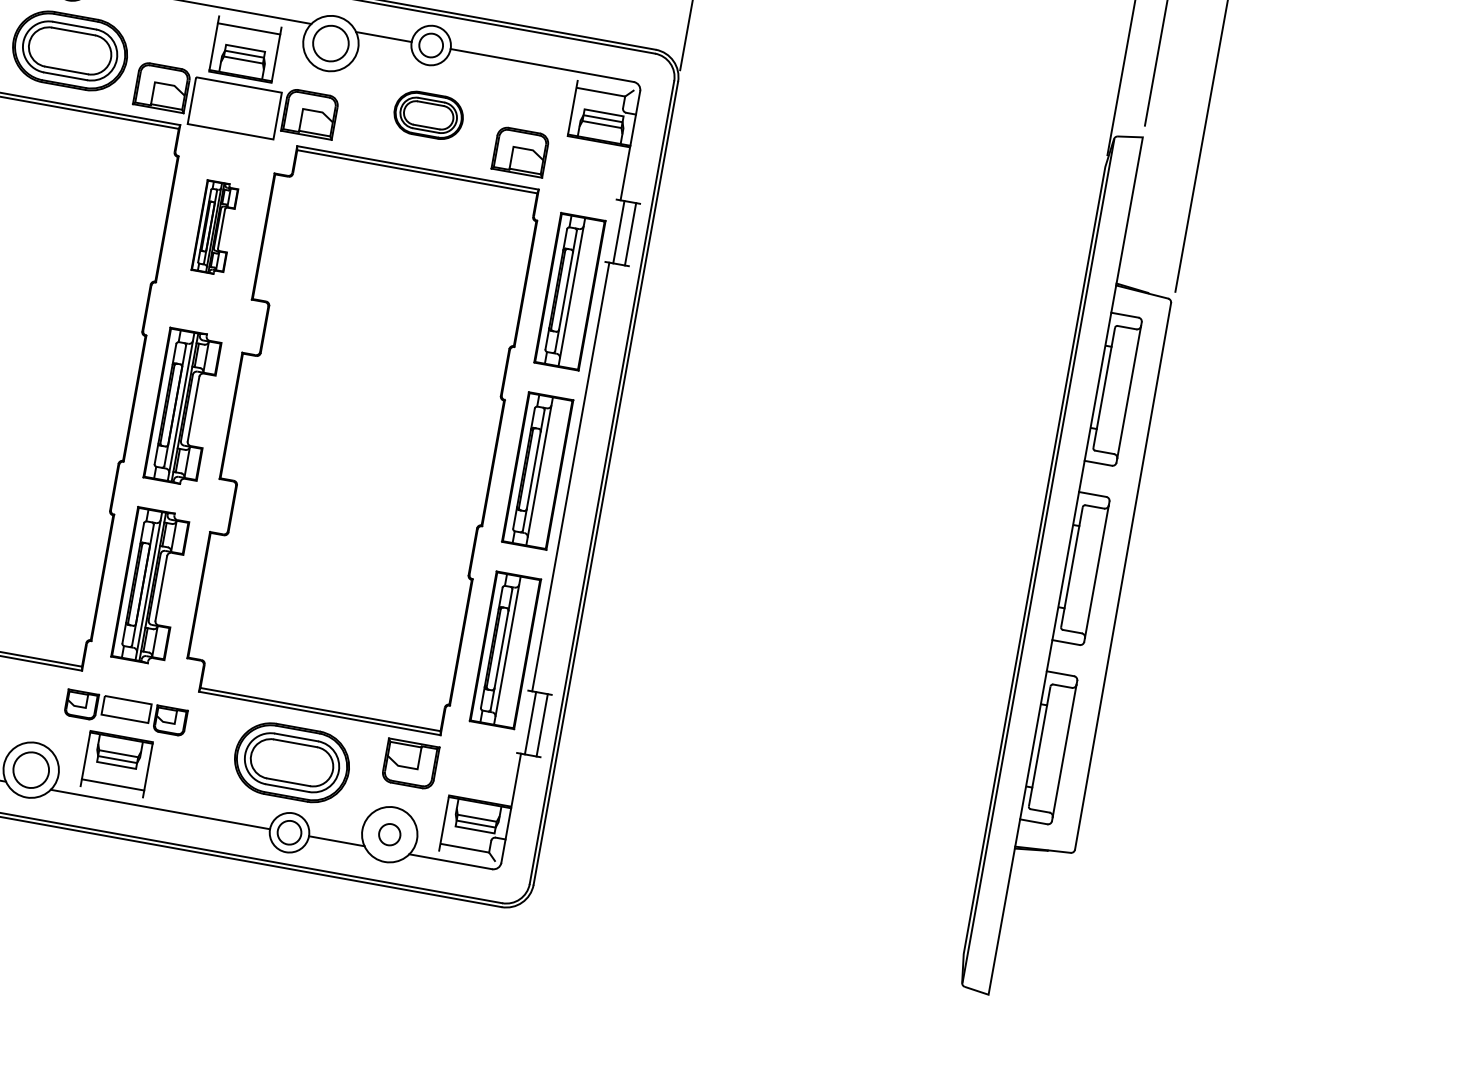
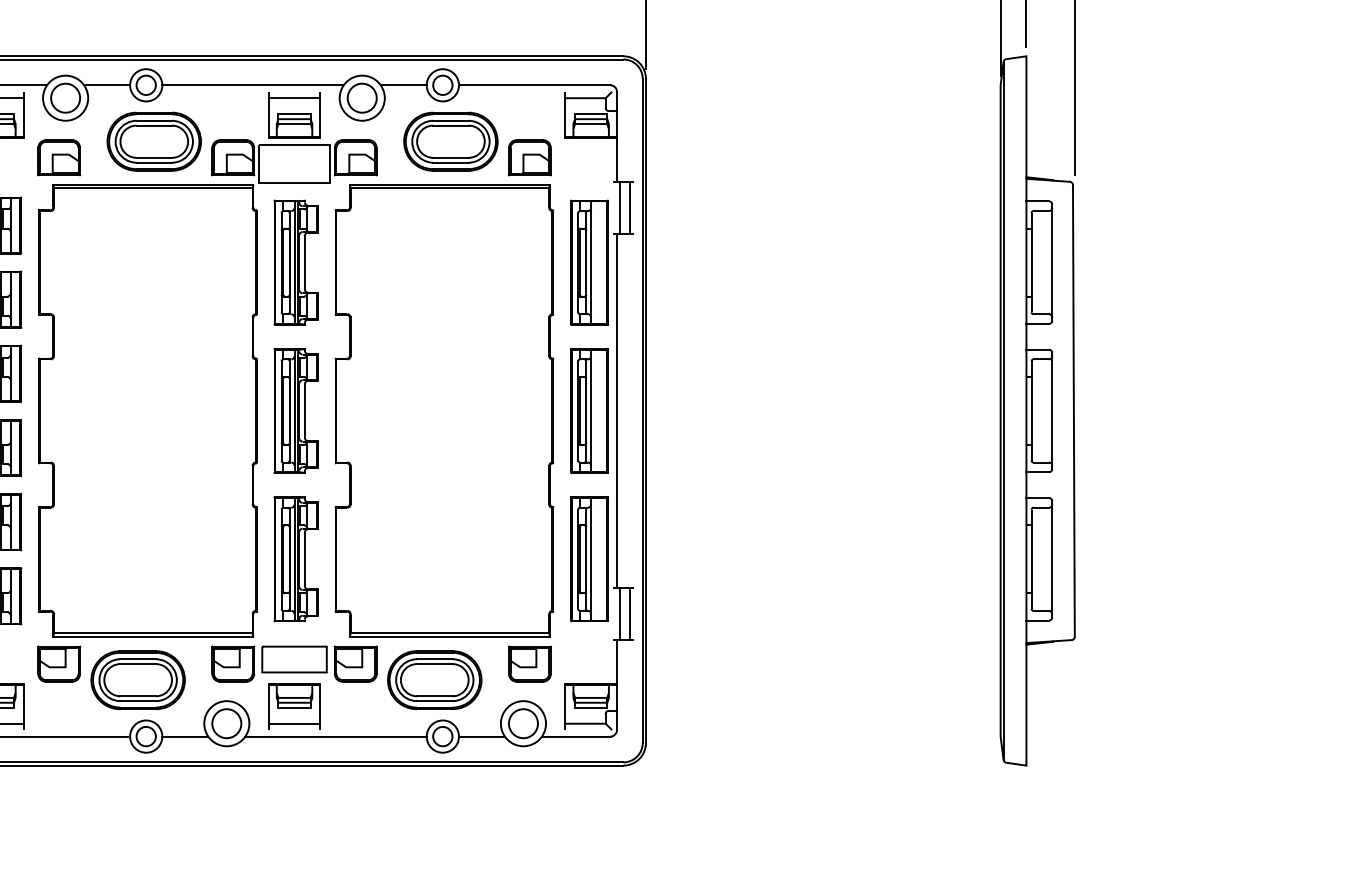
part: (428, 115) -> (450, 141), size x1.67
part: (214, 227) -> (295, 262), size x1.67
part: (126, 712) -> (294, 663), size x1.67
circle: (388, 834) -> (522, 723), size x1.67

